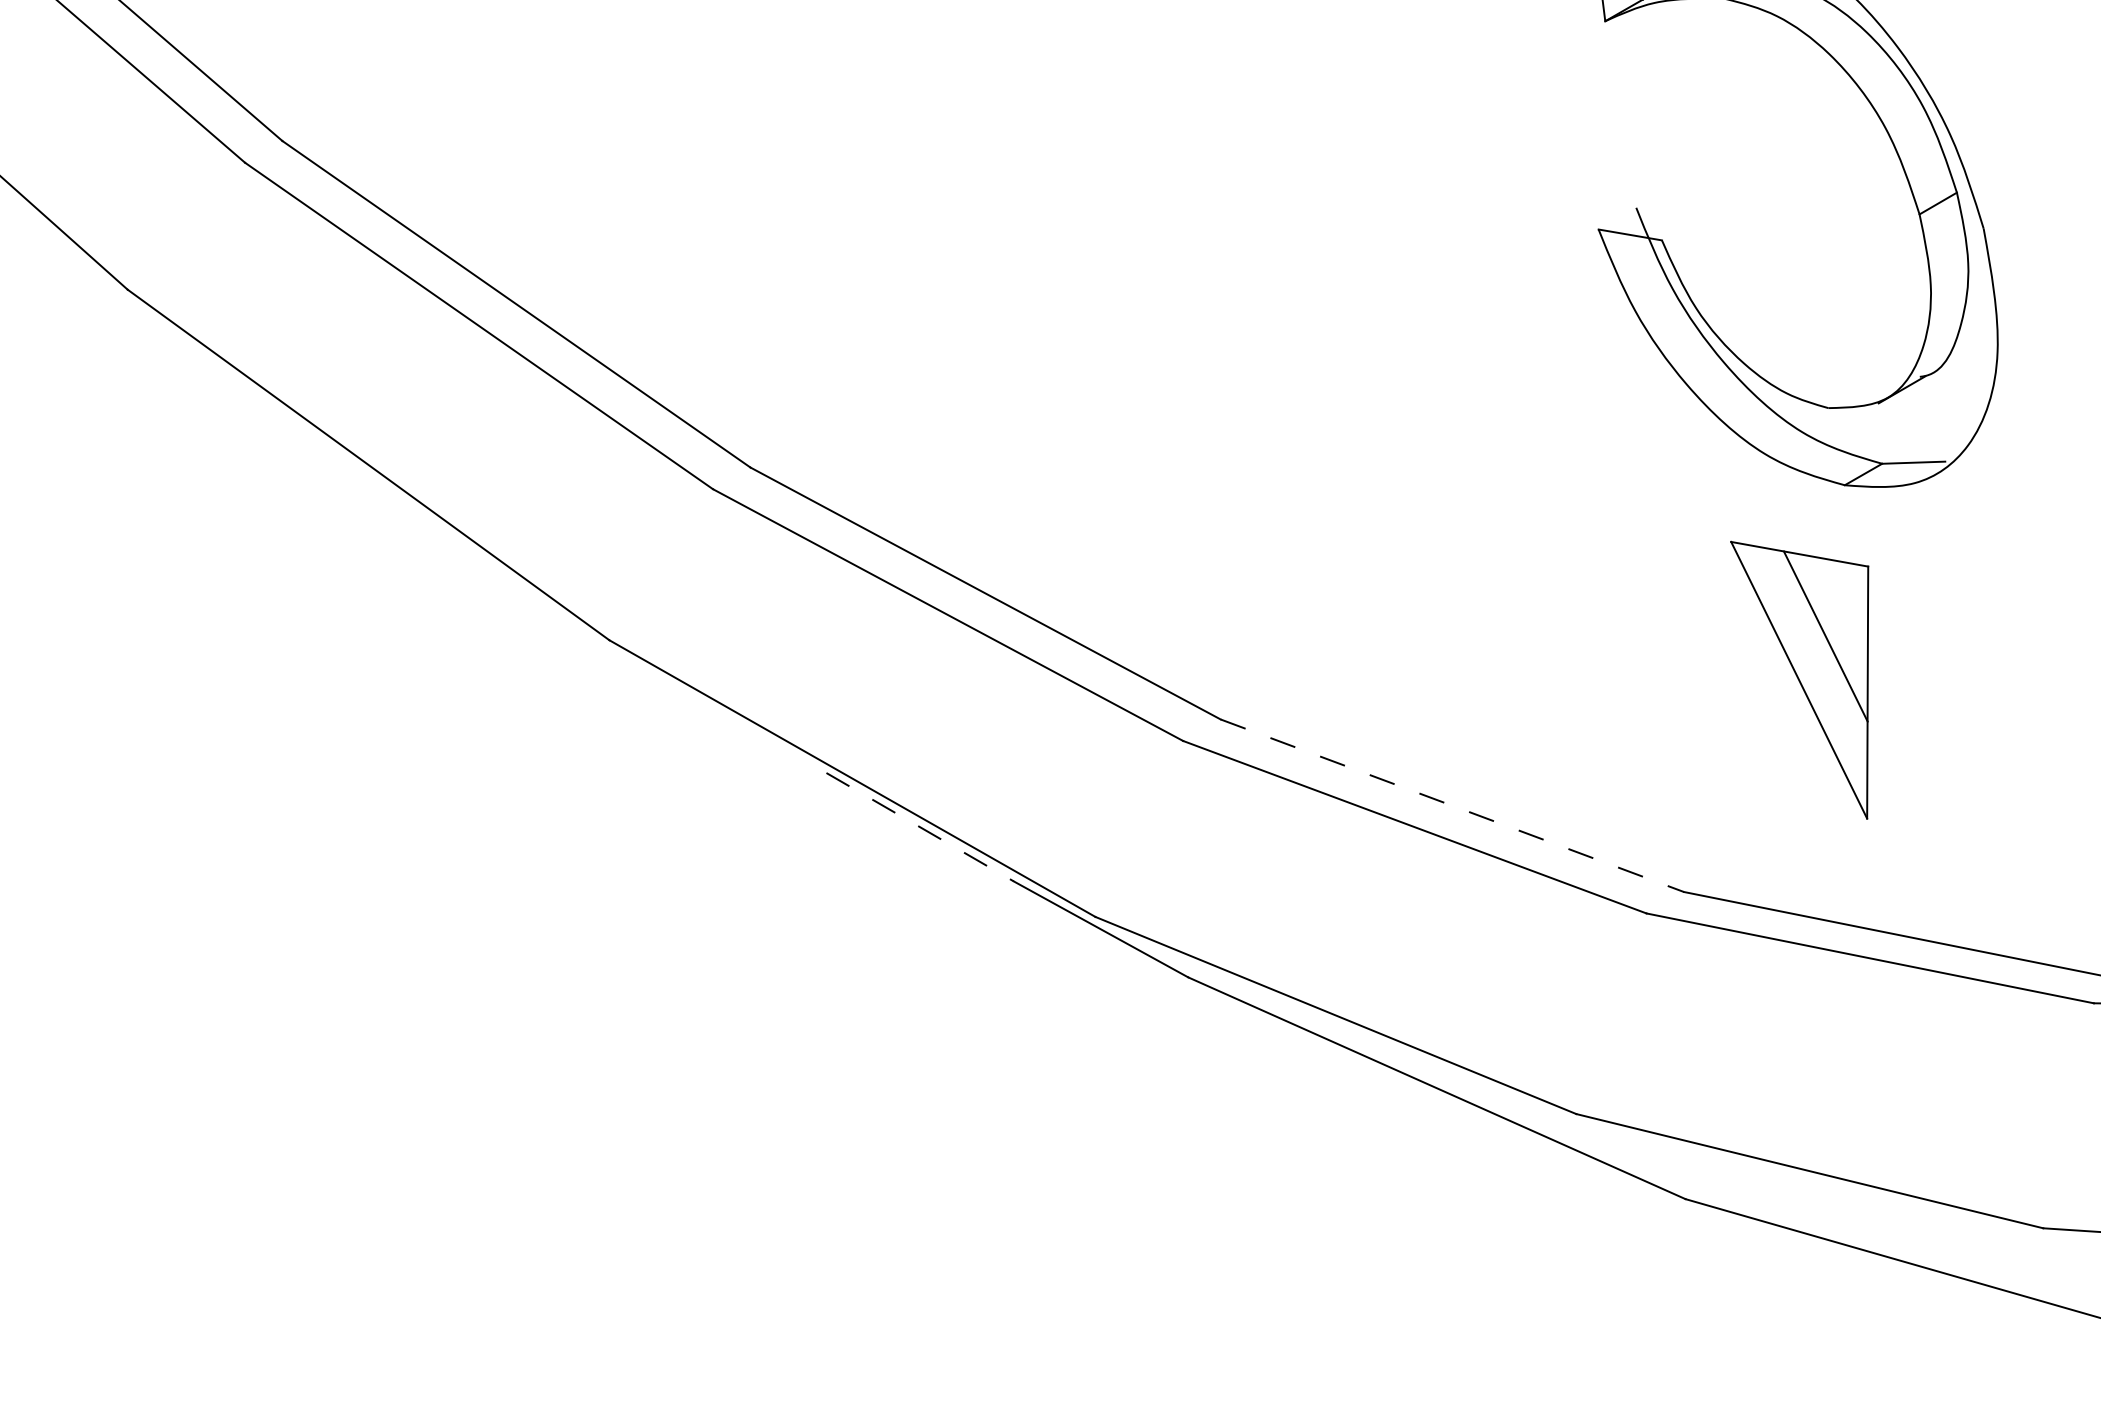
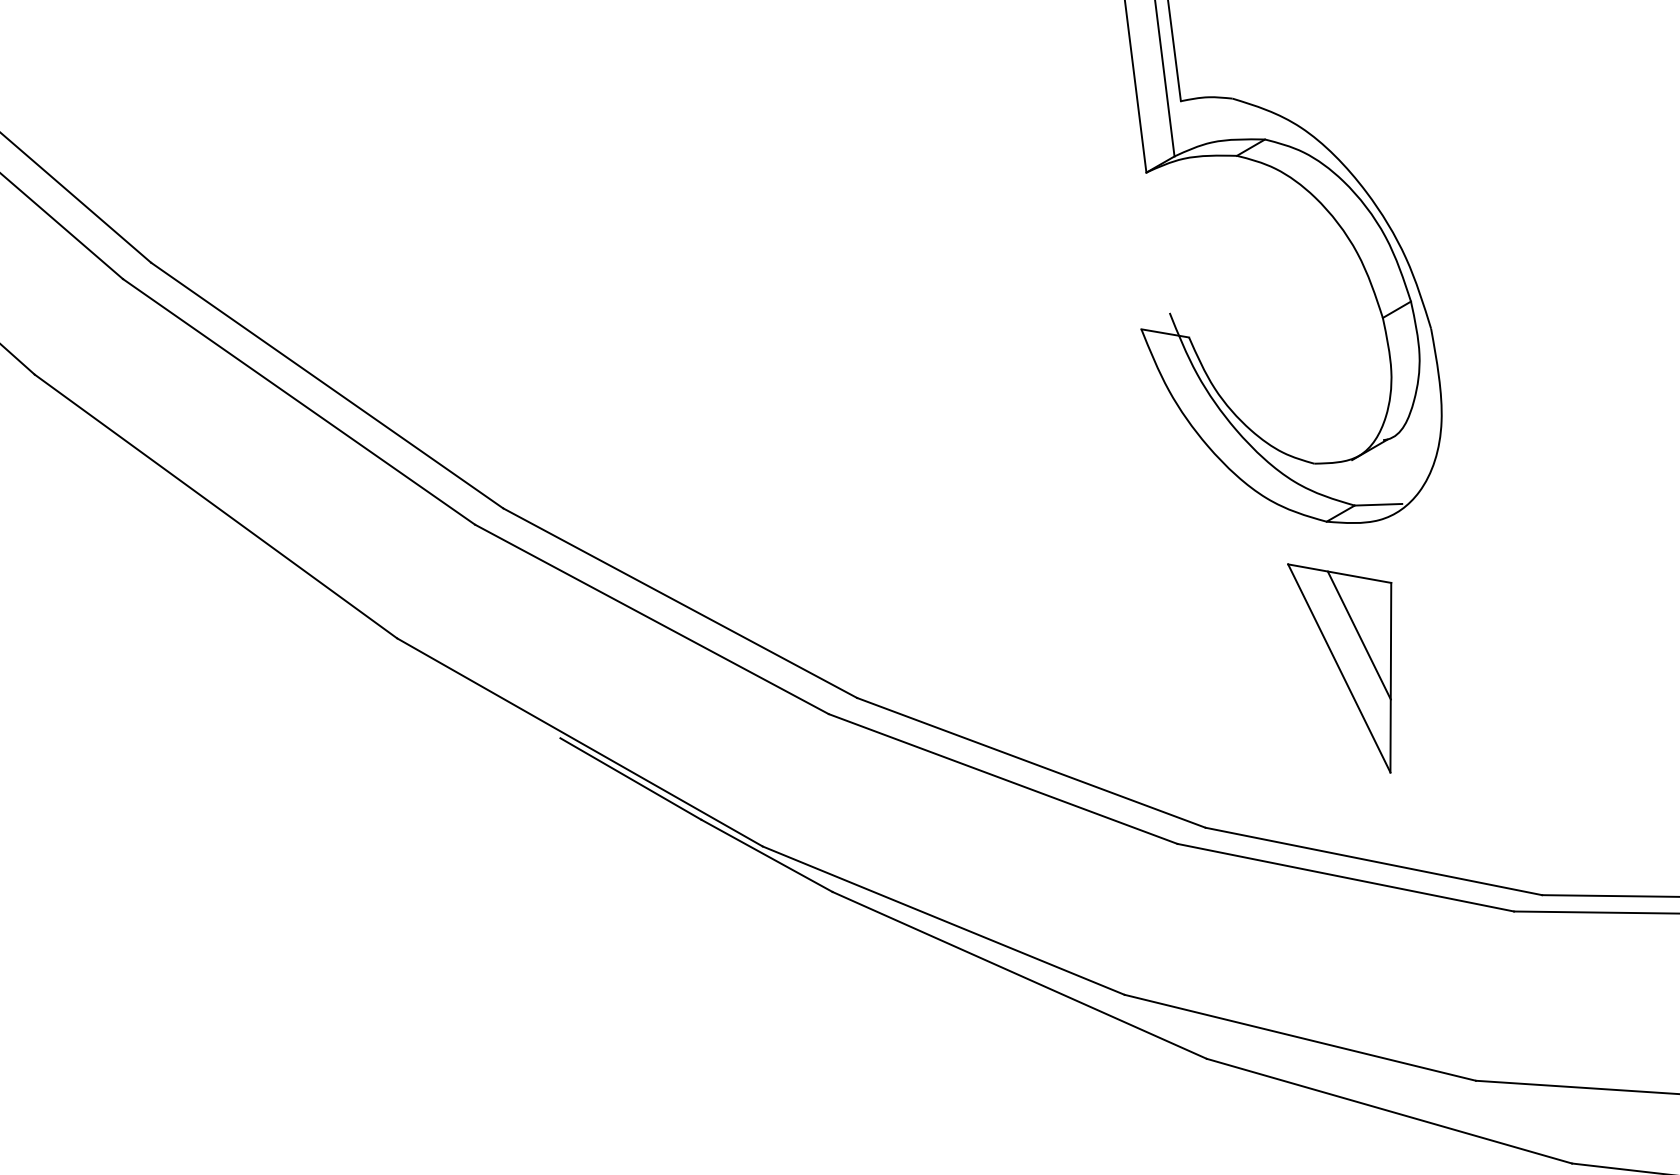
part: (1799, 680) -> (1339, 668), moved
line: (1452, 805) -> (1031, 762), dashed -> solid
line: (920, 827) -> (631, 779), dashed -> solid

